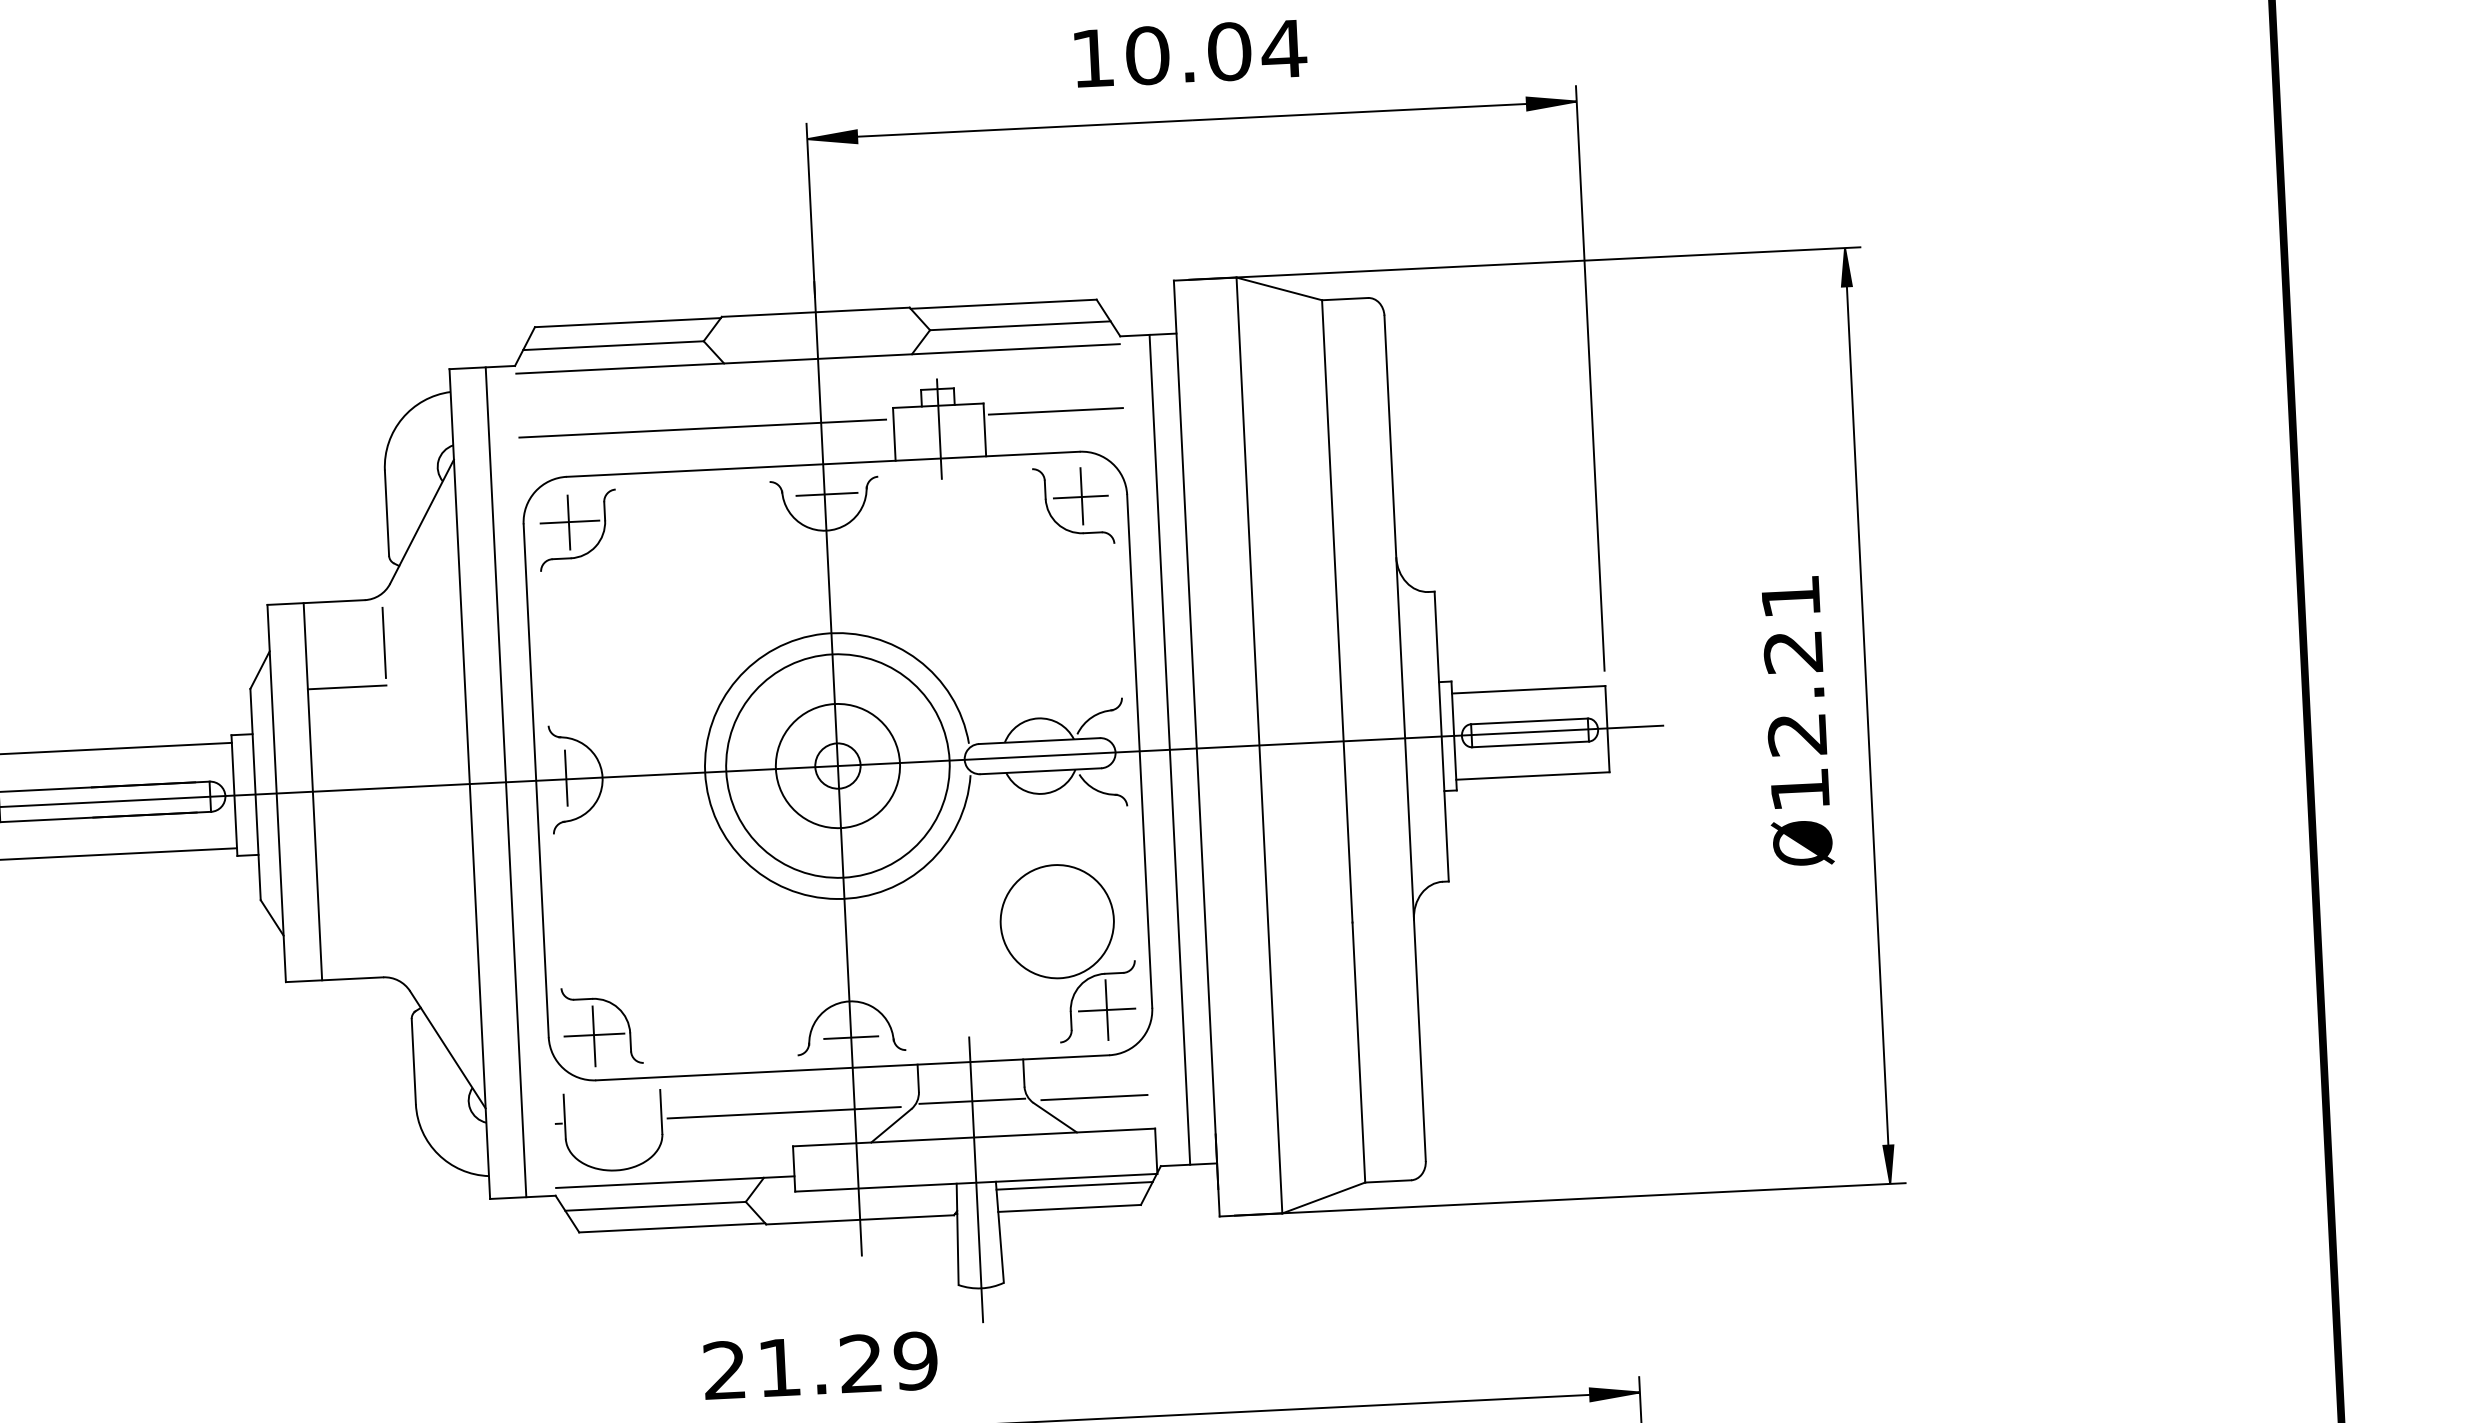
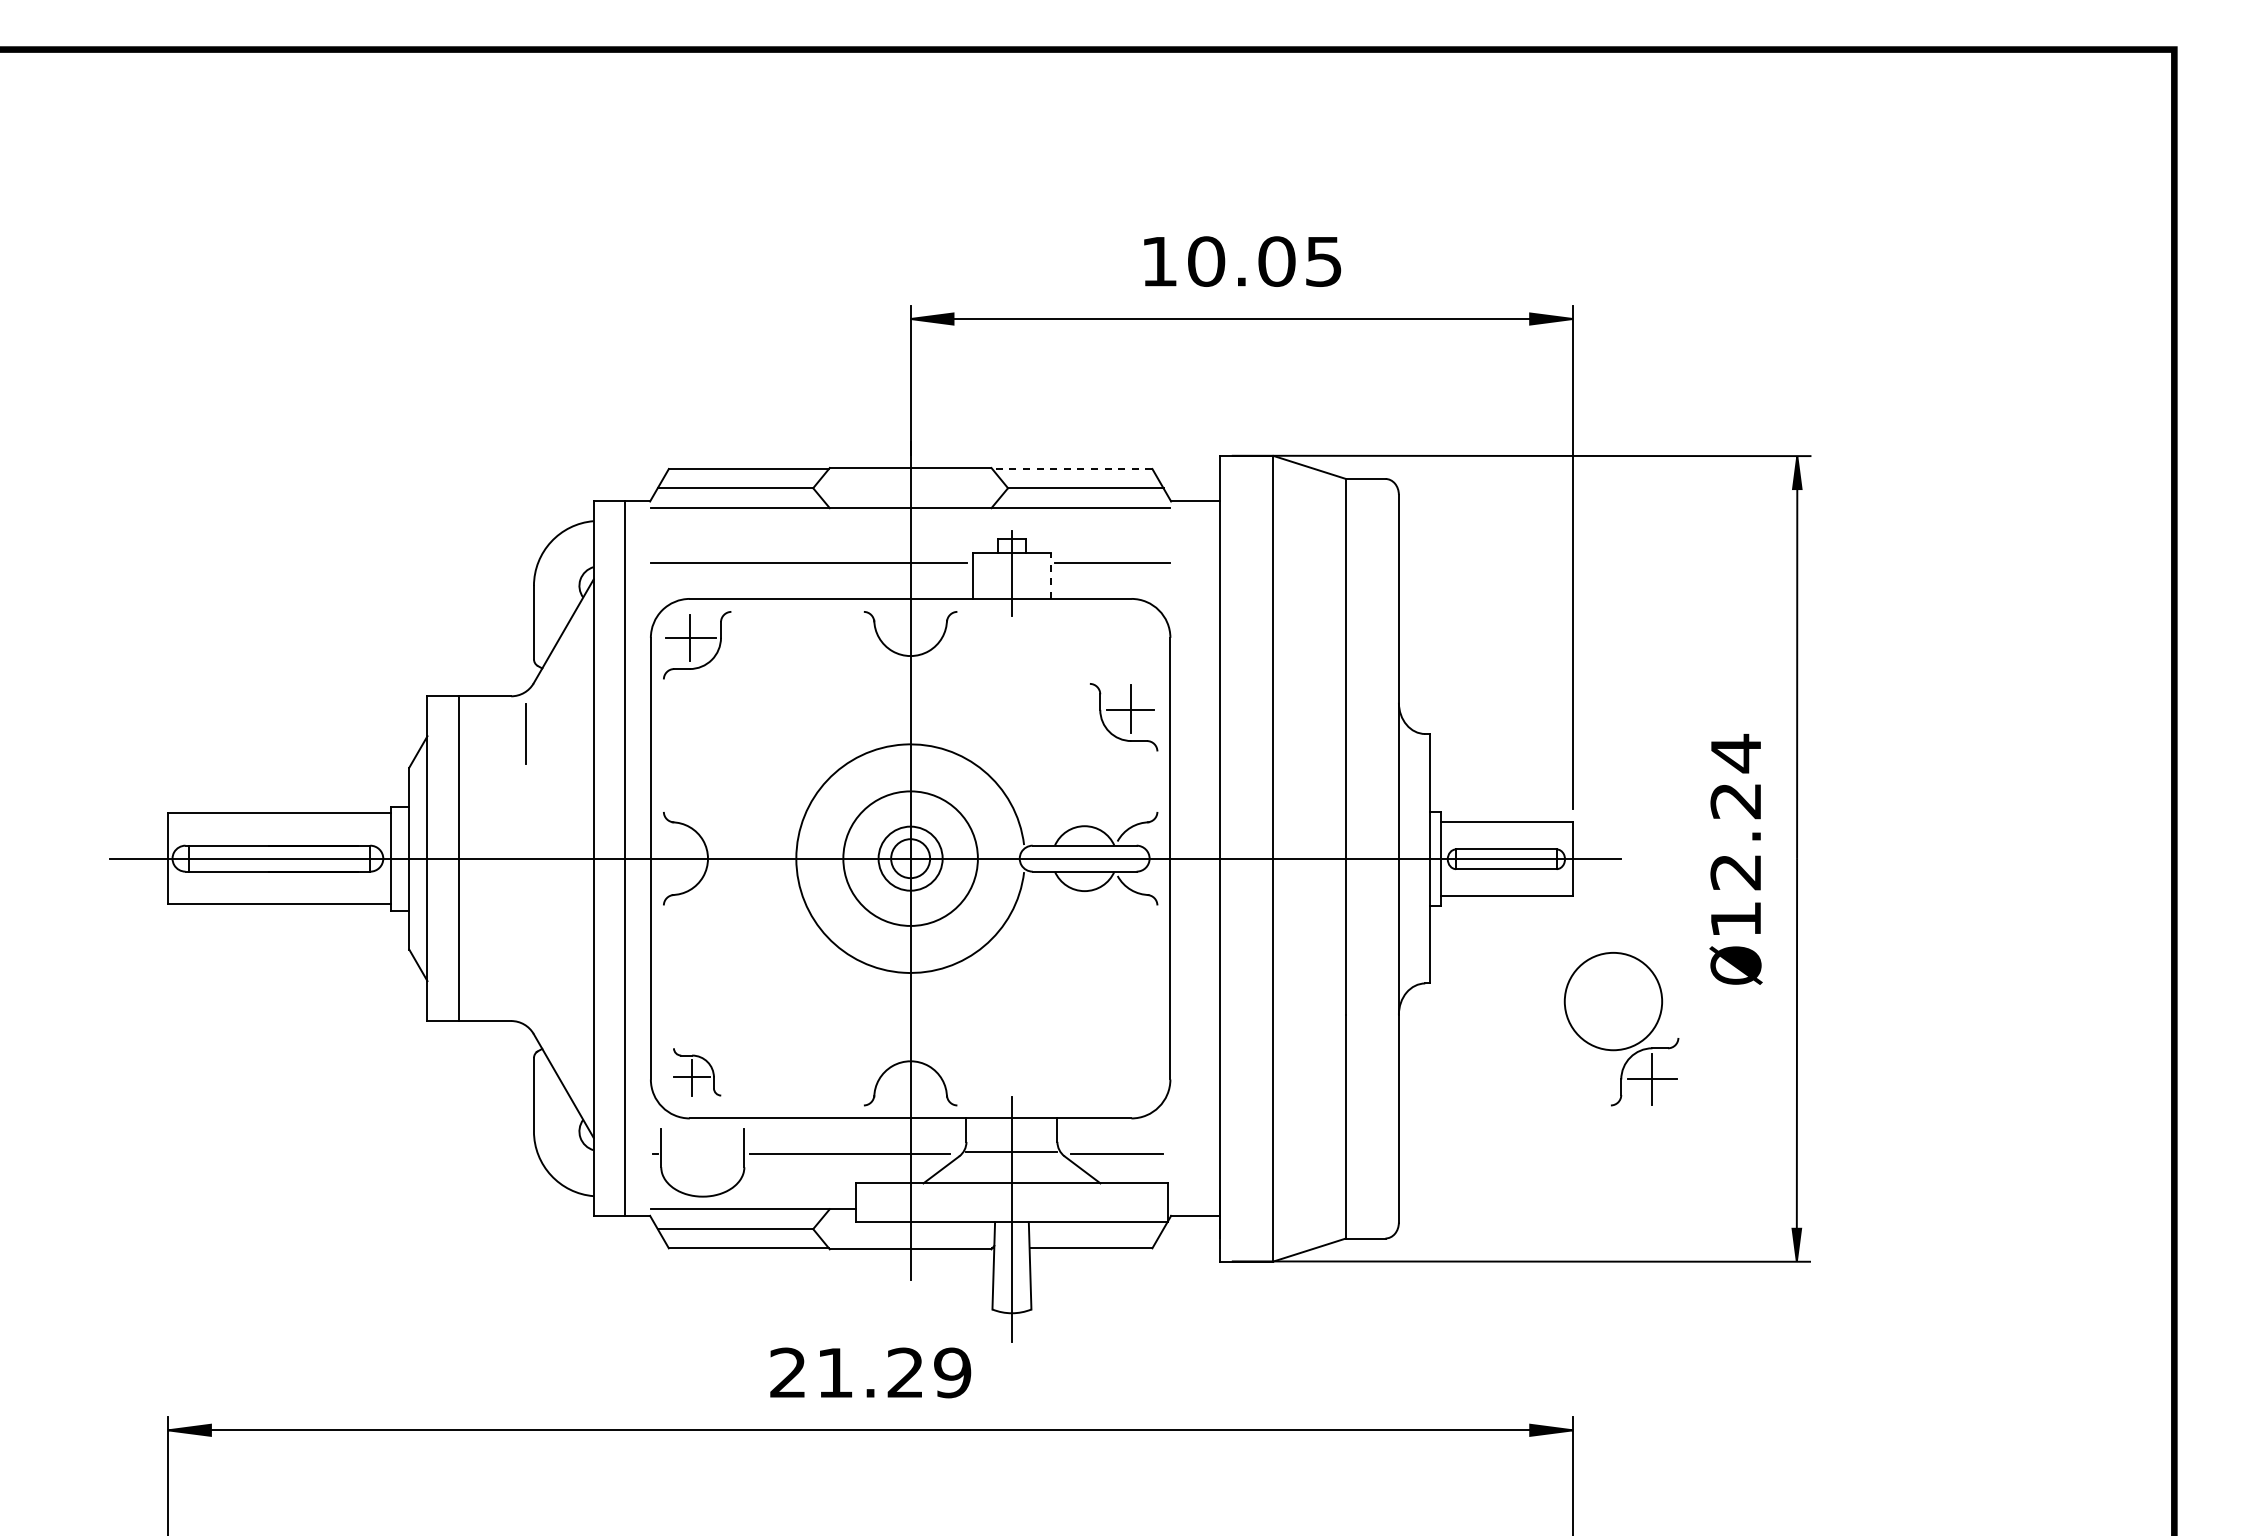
text: (1283, 48) -> (1323, 261), 10.04 -> 10.05
line: (1002, 304) -> (1071, 469), solid -> dashed
line: (984, 430) -> (1050, 576), solid -> dashed
line: (826, 493) -> (912, 624), removed
part: (1074, 506) -> (1124, 717), moved
text: (1790, 597) -> (1735, 753), 12.21 -> 12.24
line: (347, 687) -> (492, 770), removed
line: (1170, 749) -> (1196, 858), removed
circle: (837, 765) -> (910, 858), size x0.6
circle: (837, 765) -> (910, 858), size x0.7
line: (565, 777) -> (676, 857), removed
part: (1068, 953) -> (1621, 1029), moved
part: (602, 1026) -> (697, 1072), size x0.7
line: (851, 1037) -> (910, 1092), removed
line: (1074, 1186) -> (1096, 1229), removed

